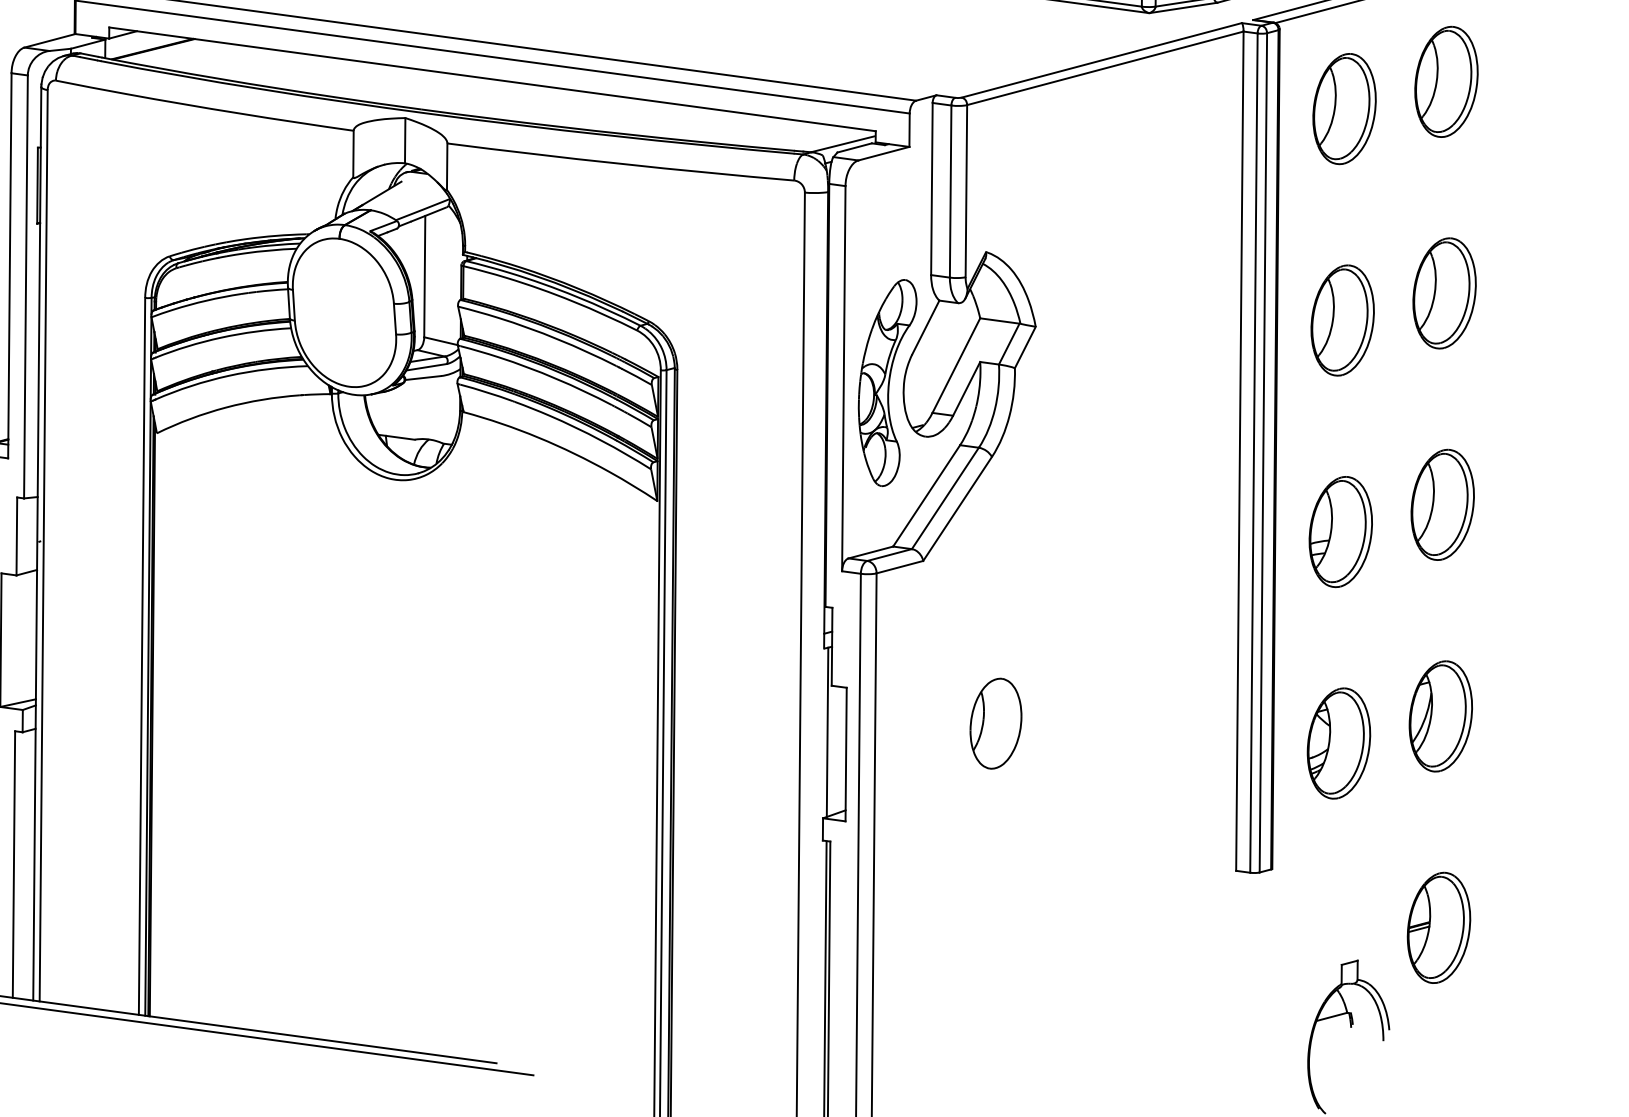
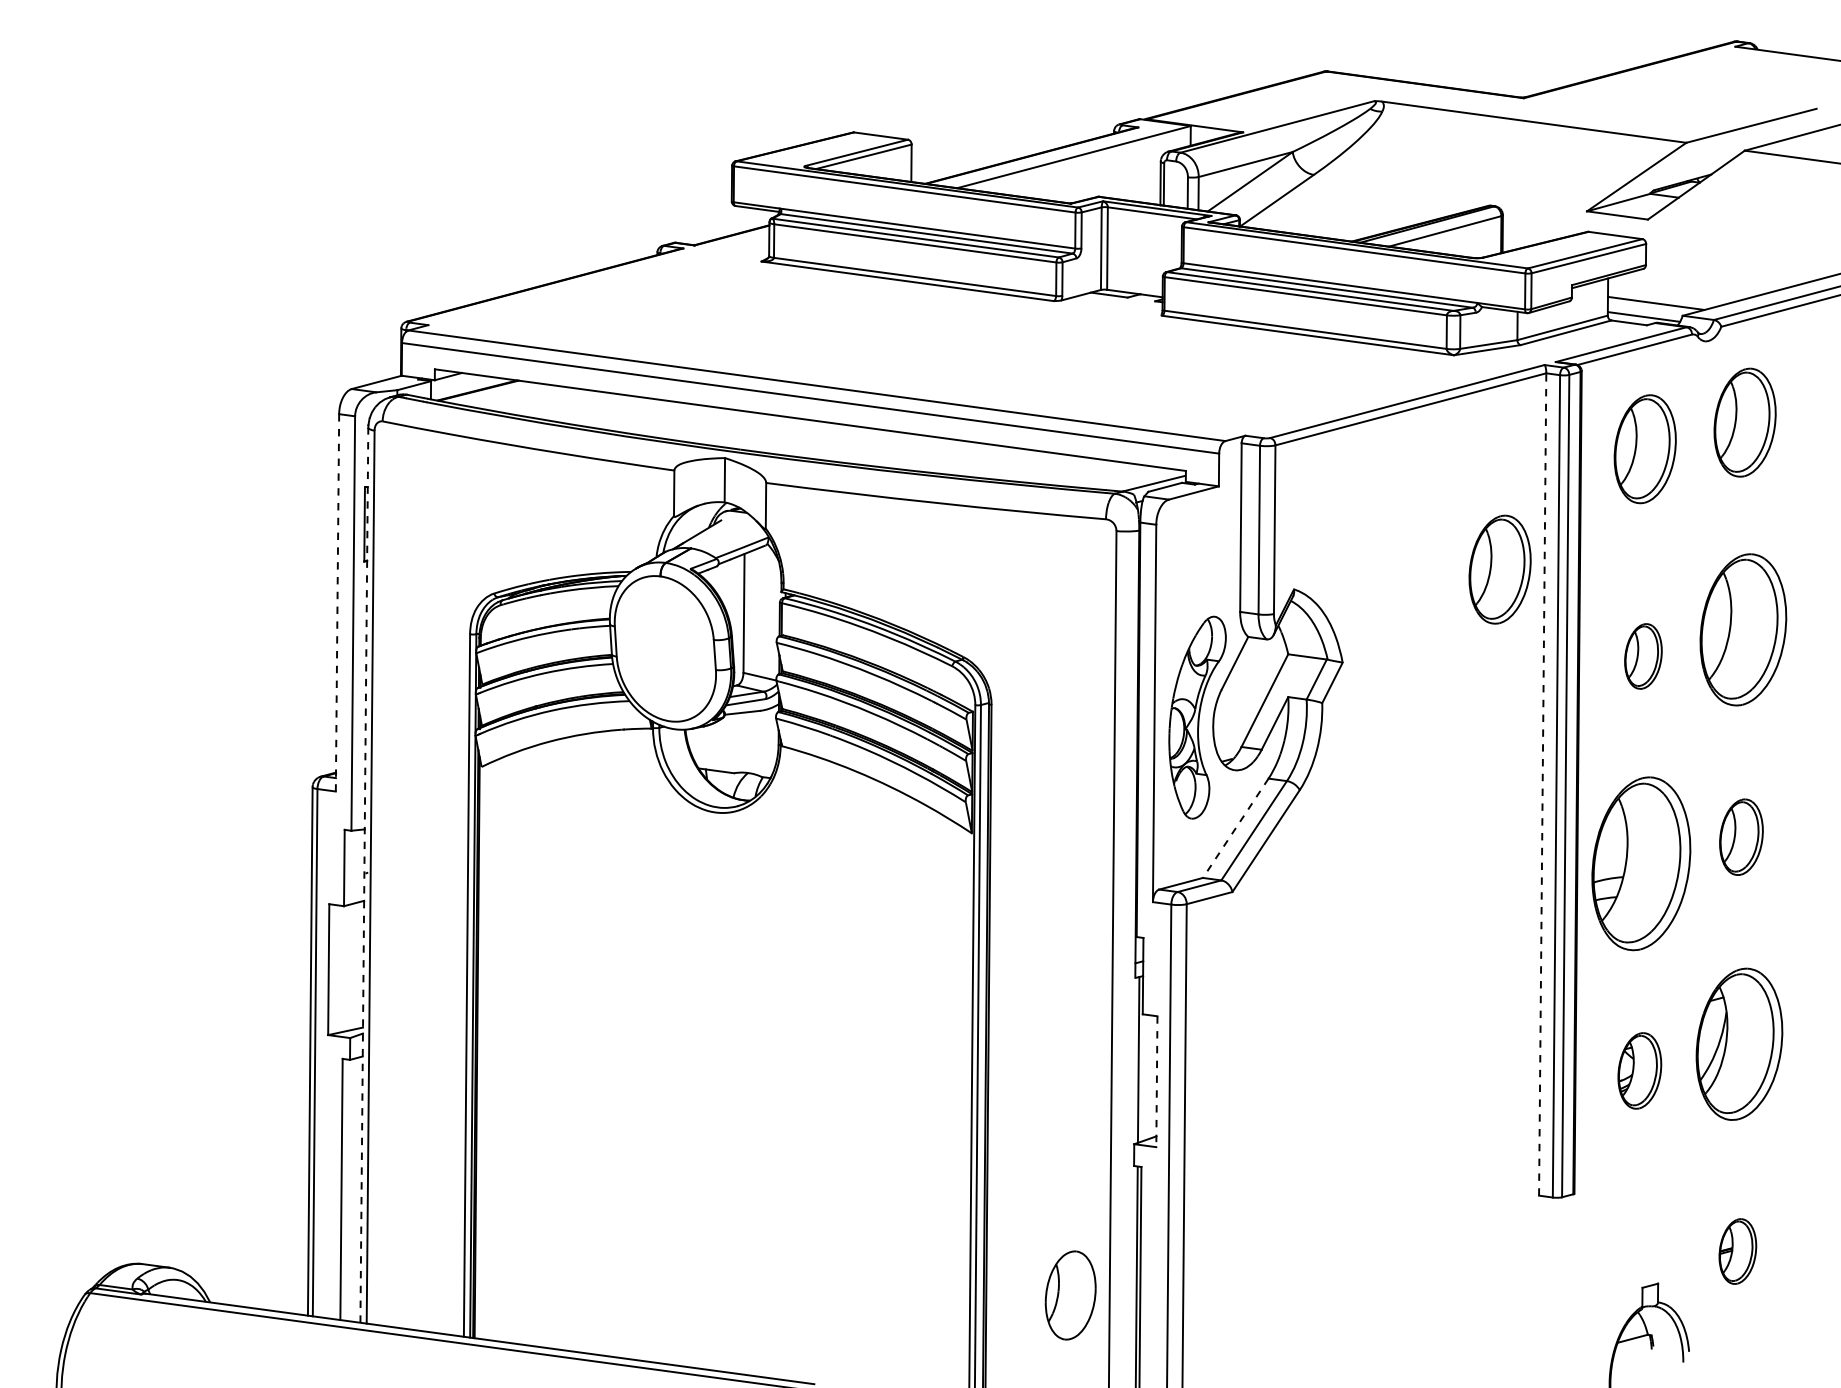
part: (1195, 231) -> (1499, 569), added
line: (9, 265) -> (337, 602), solid -> dashed
part: (1443, 293) -> (1742, 629), size x1.4
part: (1342, 320) -> (1643, 656), size x0.6
line: (1239, 451) -> (1542, 784), solid -> dashed
line: (926, 496) -> (1235, 828), solid -> dashed
part: (1442, 505) -> (1741, 837), size x0.7
part: (1340, 531) -> (1641, 863), size x1.6
line: (37, 544) -> (364, 875), solid -> dashed
part: (1440, 716) -> (1739, 1044), size x1.4
part: (995, 723) -> (1070, 1295), moved
part: (1338, 743) -> (1639, 1070), size x0.7
line: (845, 755) -> (1156, 1082), solid -> dashed
part: (1438, 927) -> (1737, 1251), size x0.6

